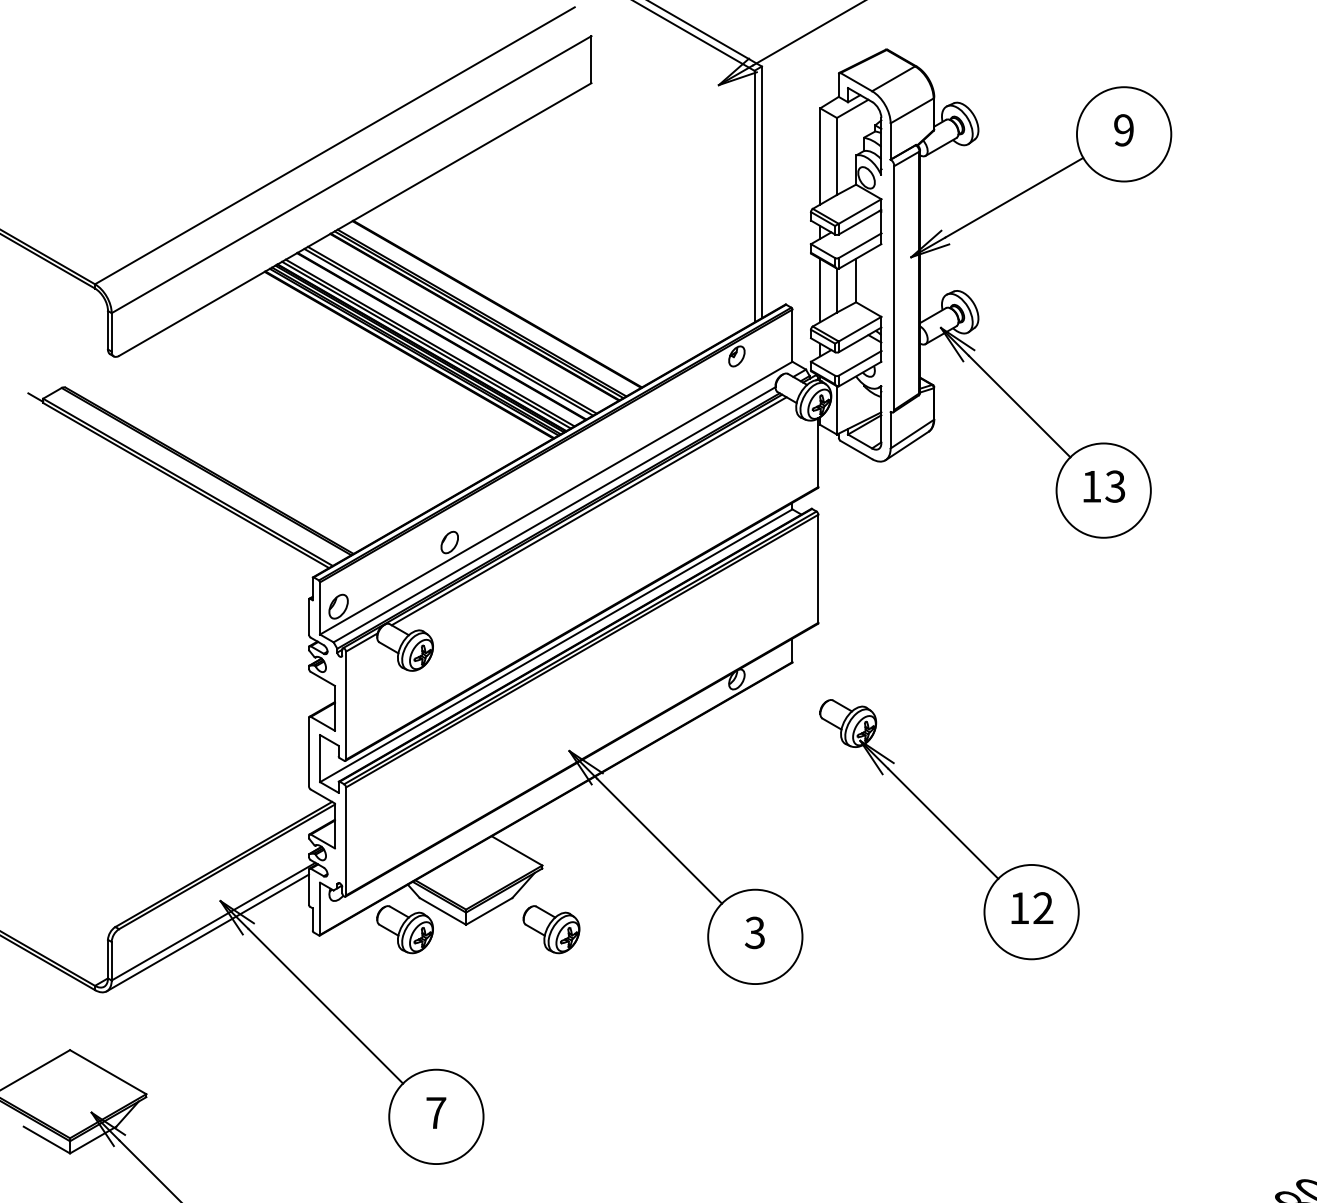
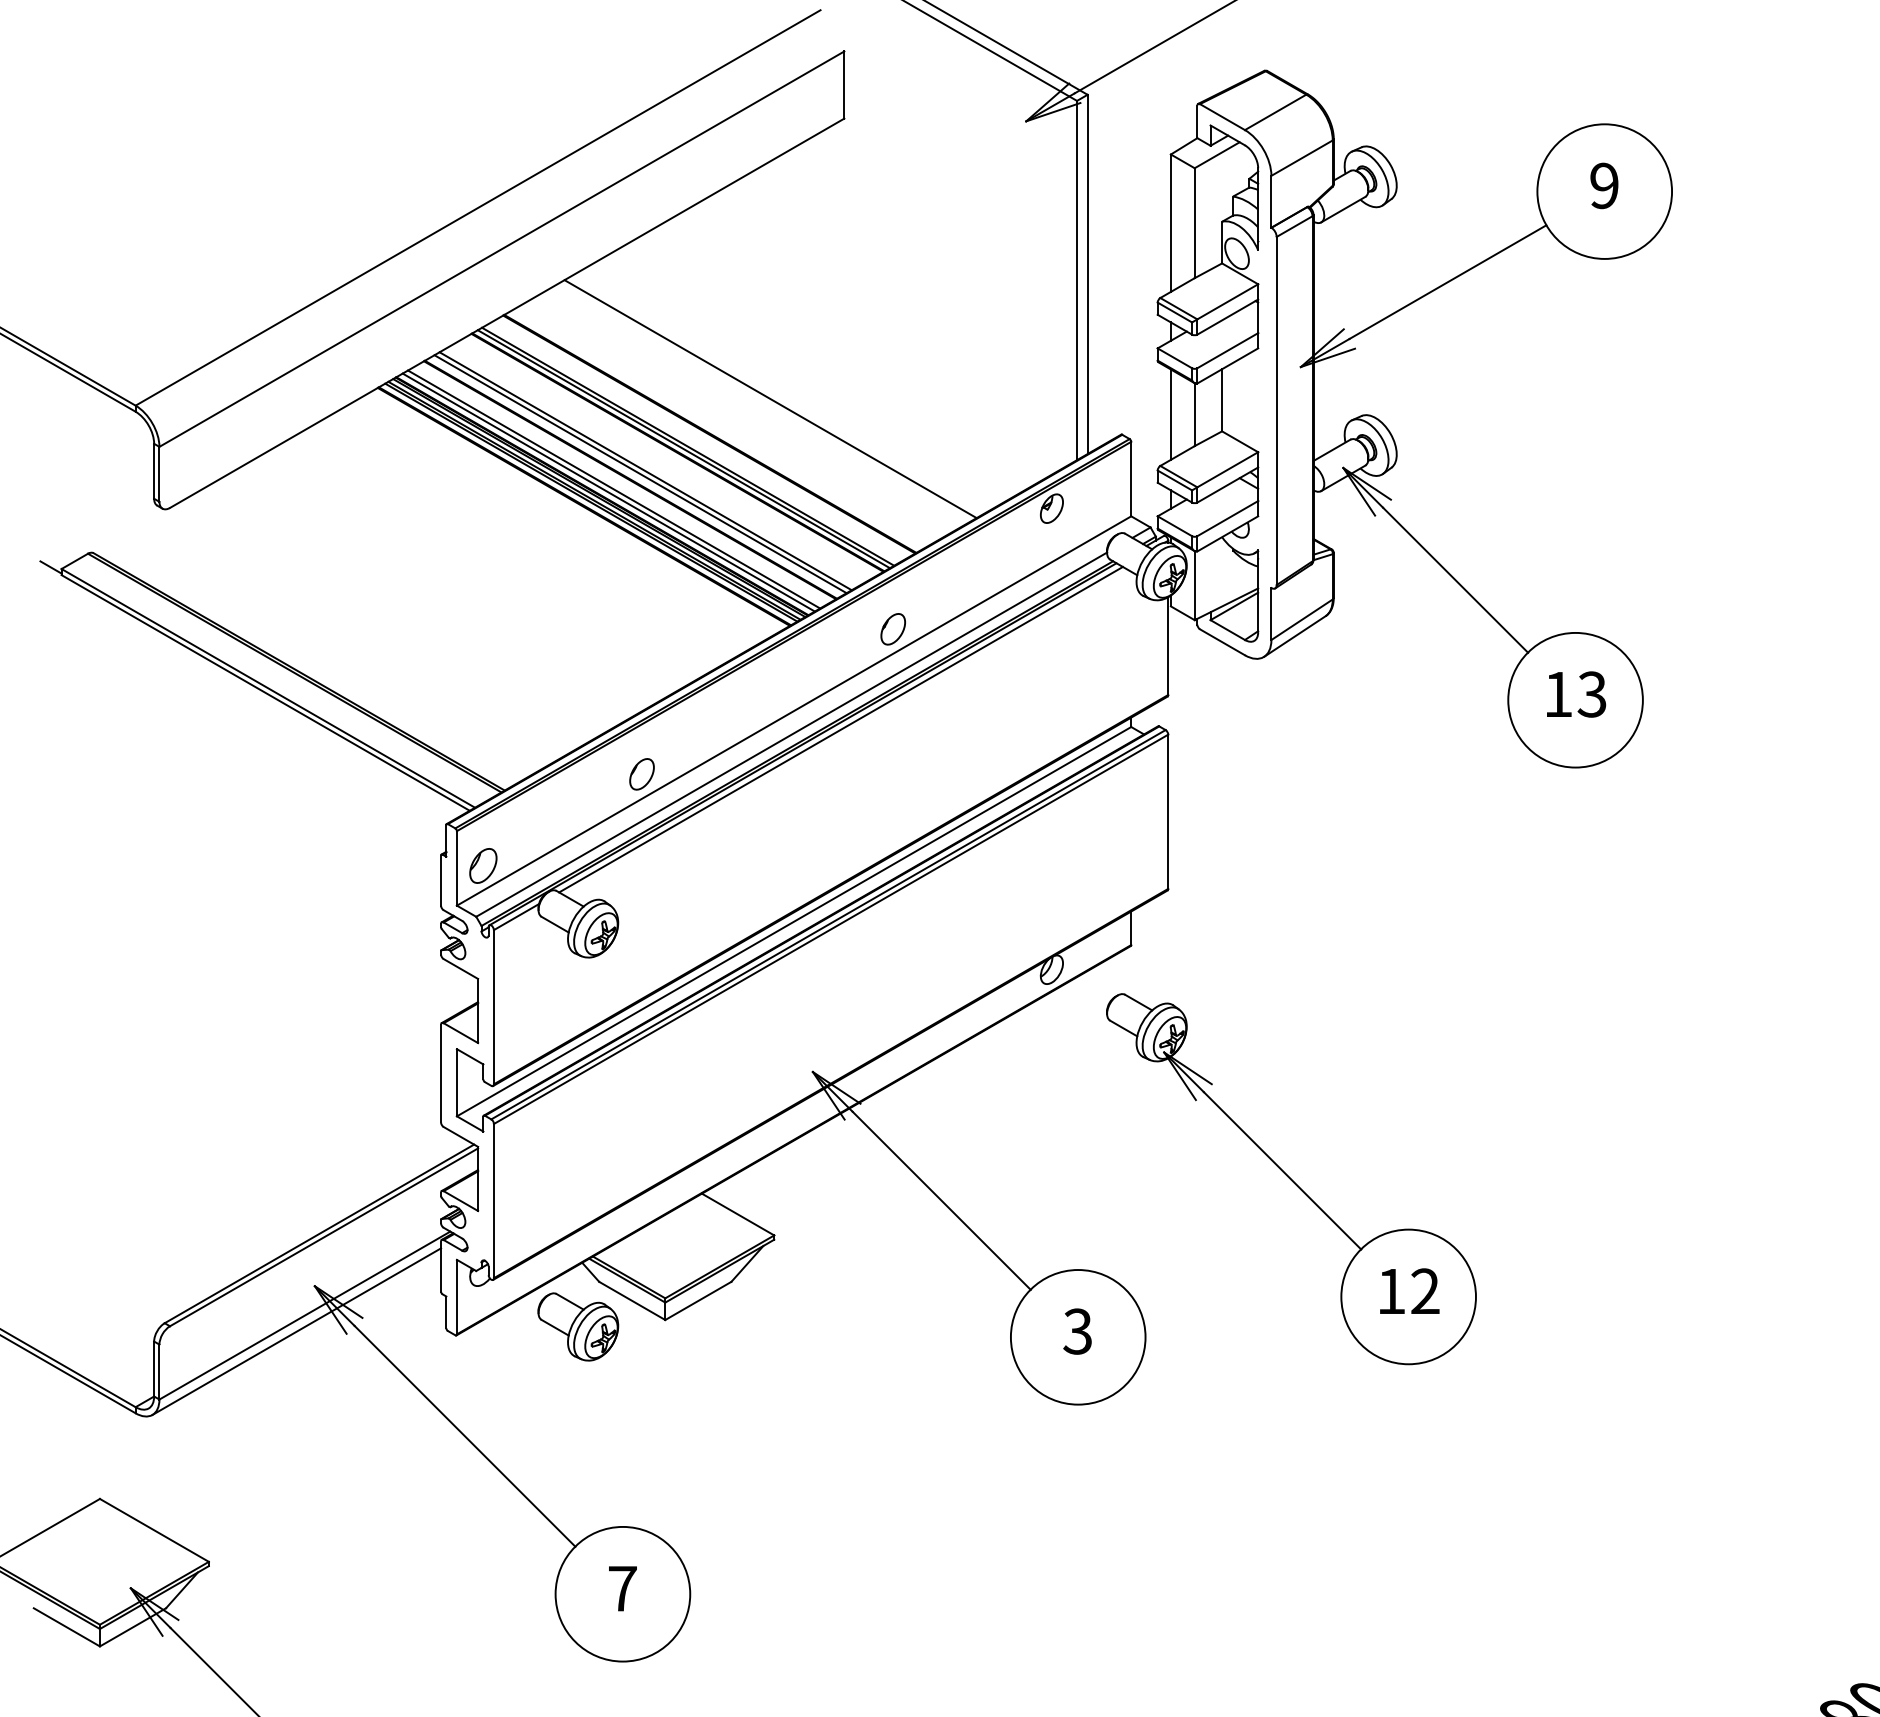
line: (539, 279) -> (770, 399), added
part: (625, 441) -> (892, 629), added
part: (949, 829) -> (1291, 1179), moved
part: (551, 929) -> (787, 1326), removed

